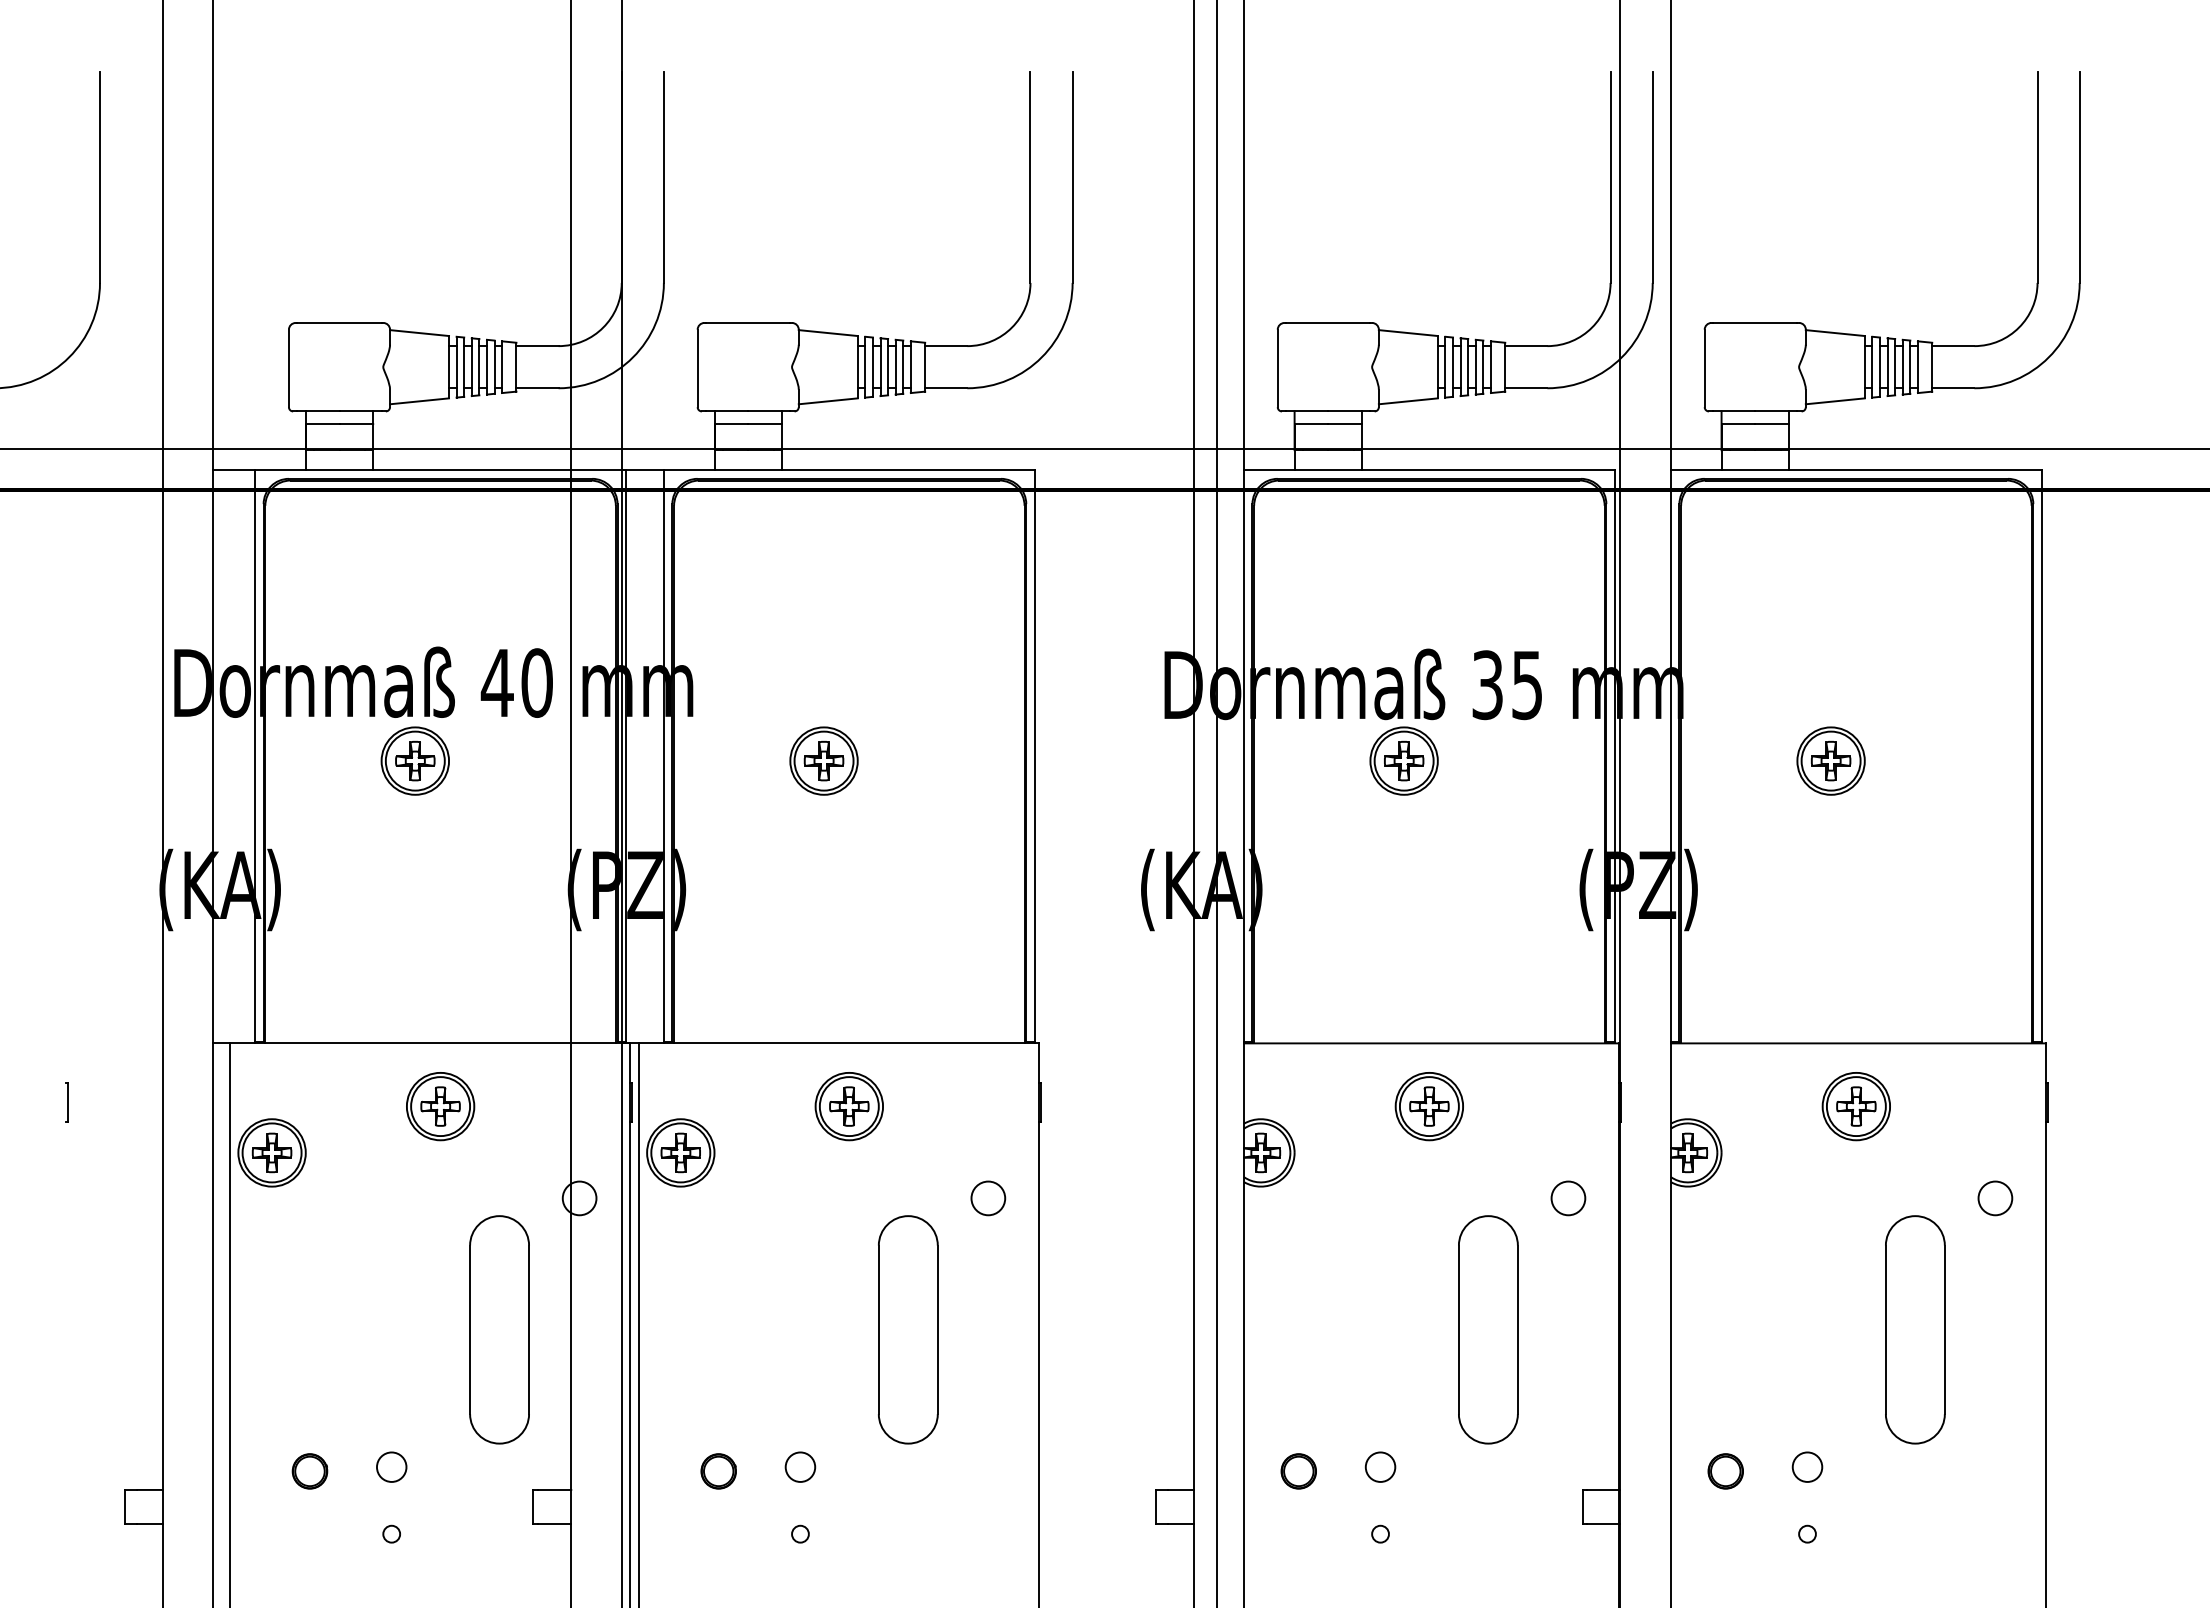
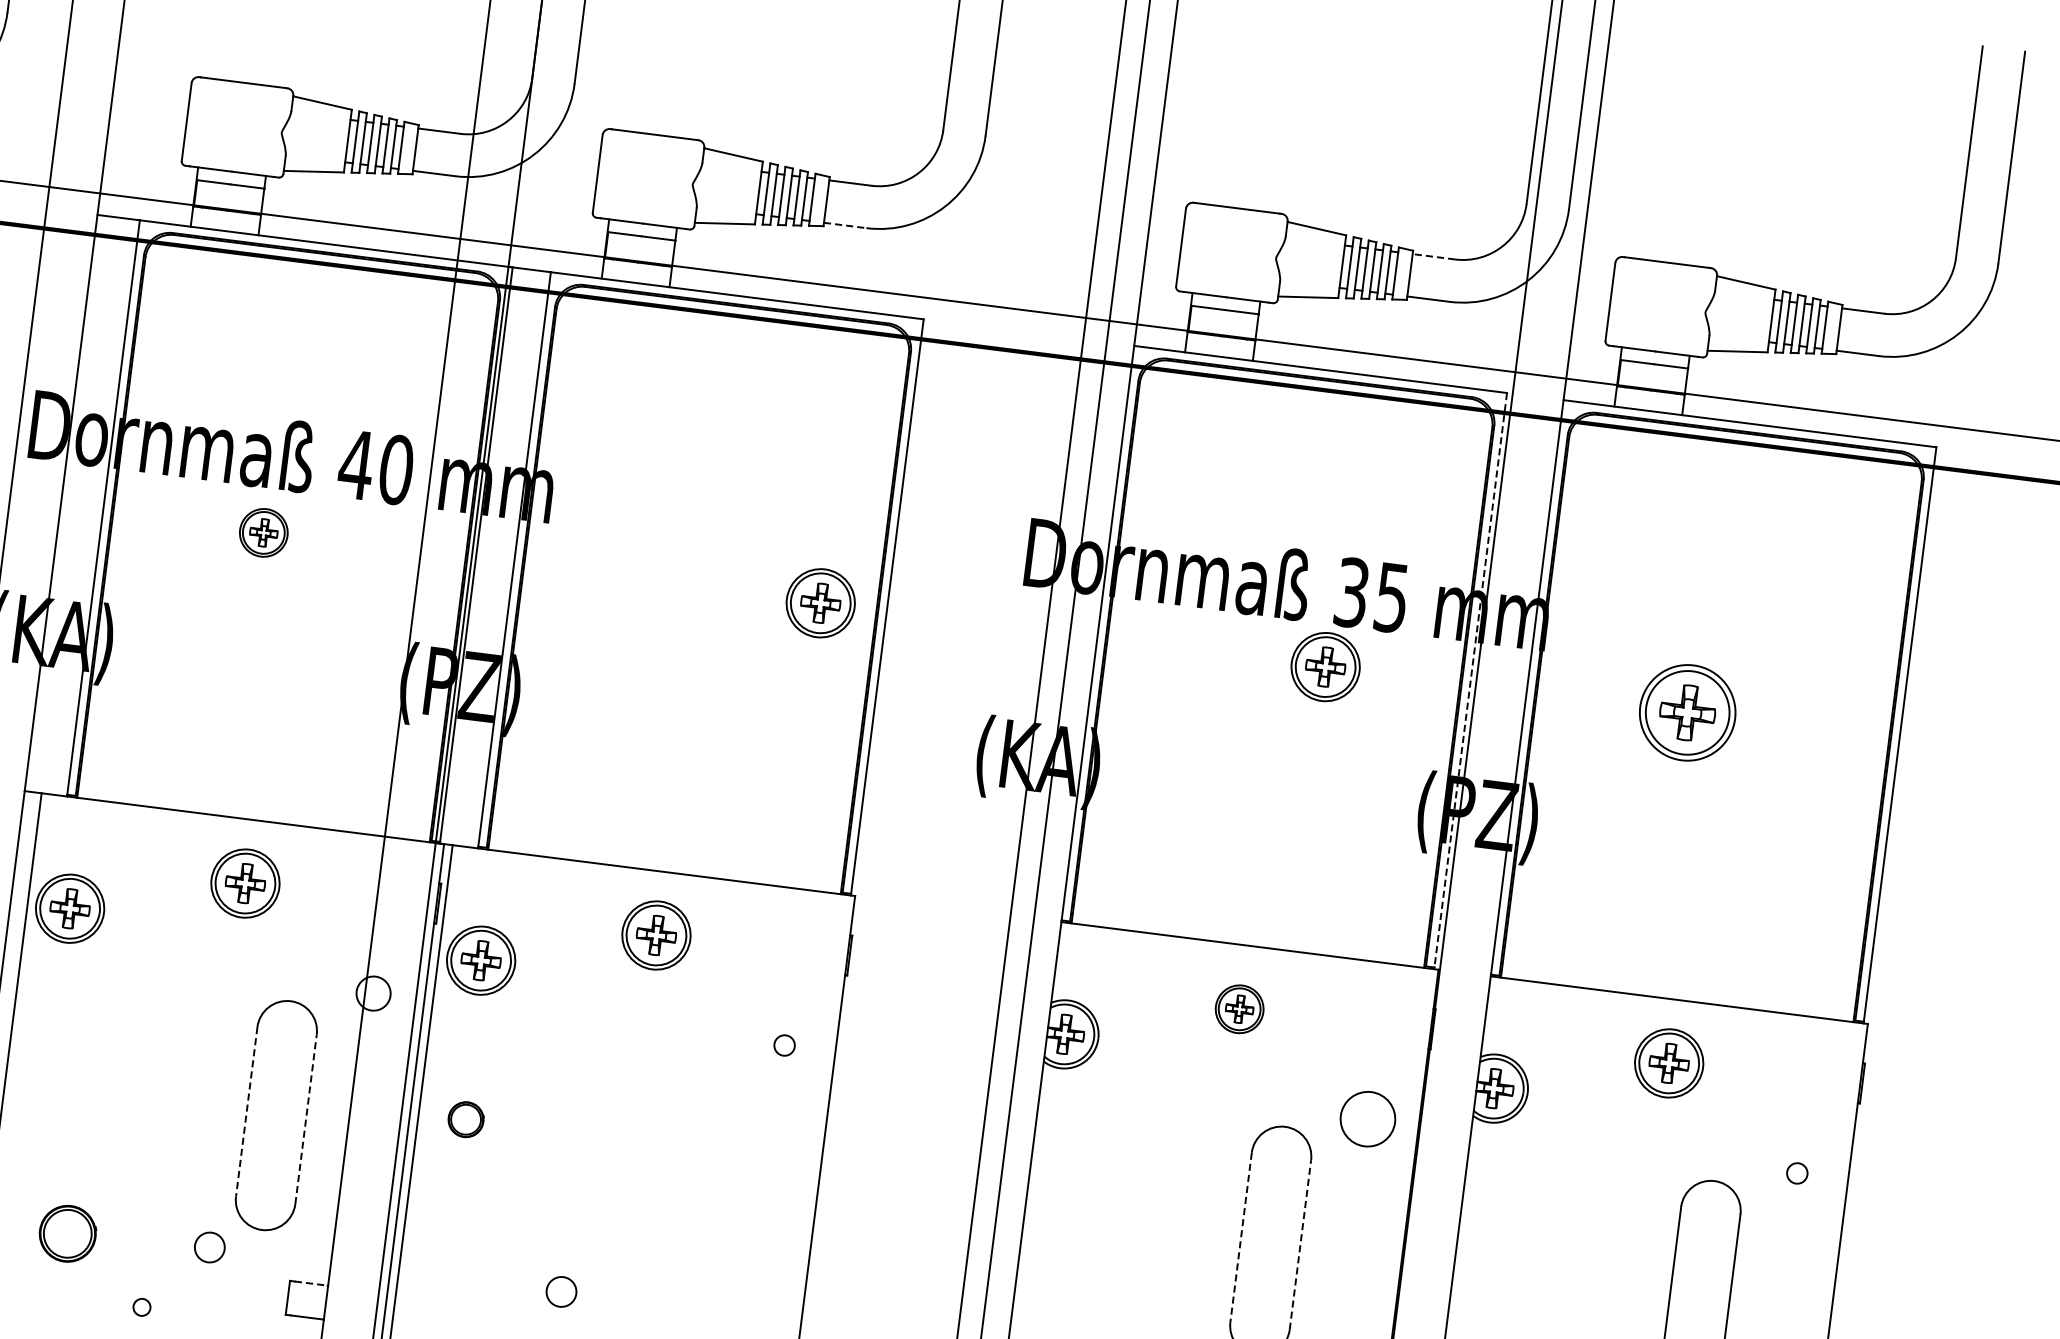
line: (1525, 346) -> (1433, 257), solid -> dashed
line: (946, 388) -> (845, 225), solid -> dashed
line: (1614, 756) -> (1470, 680), solid -> dashed
part: (414, 760) -> (263, 532), size x0.7
part: (823, 760) -> (820, 602), moved
part: (1403, 760) -> (1325, 666), moved
part: (1830, 760) -> (1687, 712), size x1.4
part: (1428, 1106) -> (1238, 1008), size x0.7
circle: (988, 1198) -> (784, 1045), size x0.6
circle: (1568, 1198) -> (1368, 1119), size x1.6
circle: (1995, 1198) -> (1797, 1173), size x0.6
line: (529, 1329) -> (306, 1119), solid -> dashed
part: (908, 1329) -> (687, 1167), removed
line: (1517, 1329) -> (1300, 1244), solid -> dashed
line: (470, 1330) -> (247, 1112), solid -> dashed
line: (1458, 1330) -> (1240, 1238), solid -> dashed
circle: (391, 1466) -> (209, 1246), moved
part: (309, 1471) -> (67, 1233), size x1.6
part: (718, 1471) -> (465, 1119), moved
line: (555, 1489) -> (312, 1283), solid -> dashed

